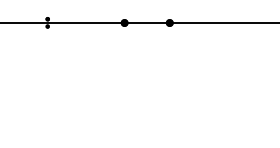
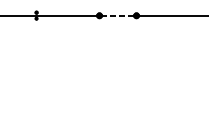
line: (147, 22) -> (118, 15), solid -> dashed

